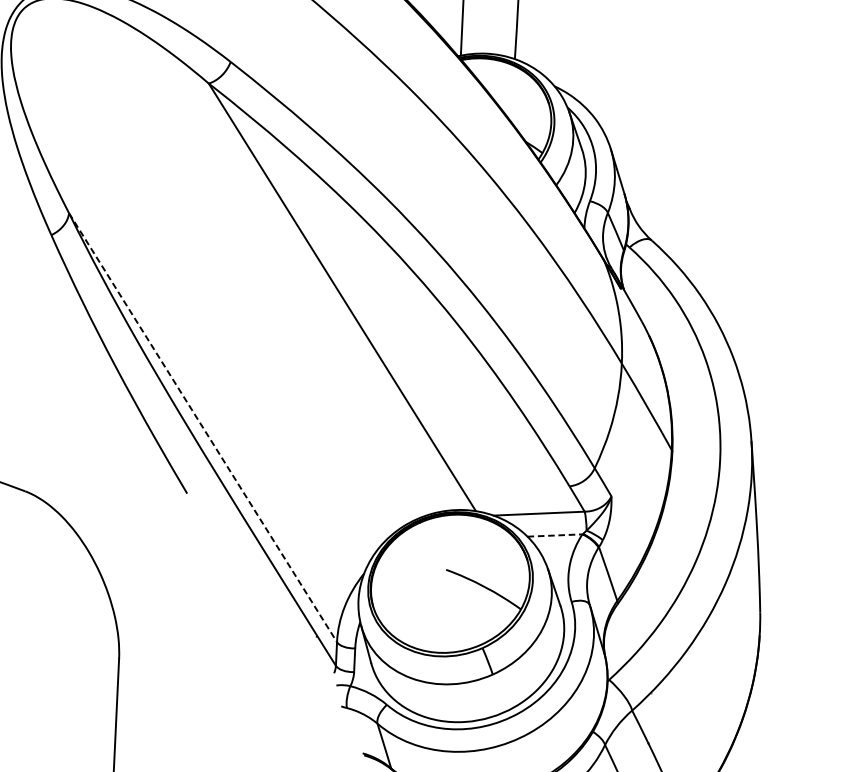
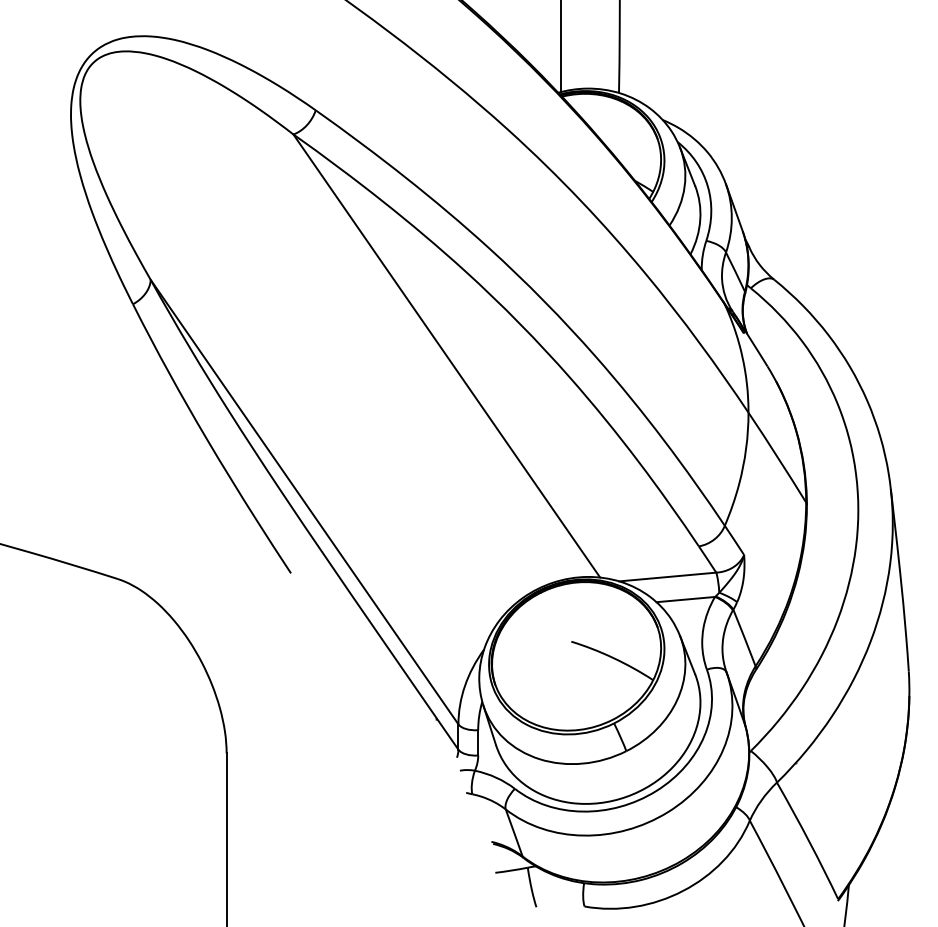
line: (202, 427) -> (304, 502), dashed -> solid
line: (555, 535) -> (686, 599), dashed -> solid

